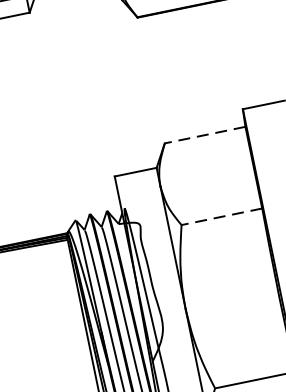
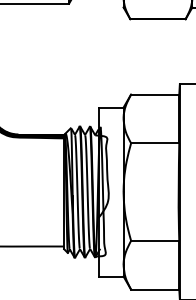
line: (203, 135) -> (154, 94), dashed -> solid
line: (220, 217) -> (154, 143), dashed -> solid

